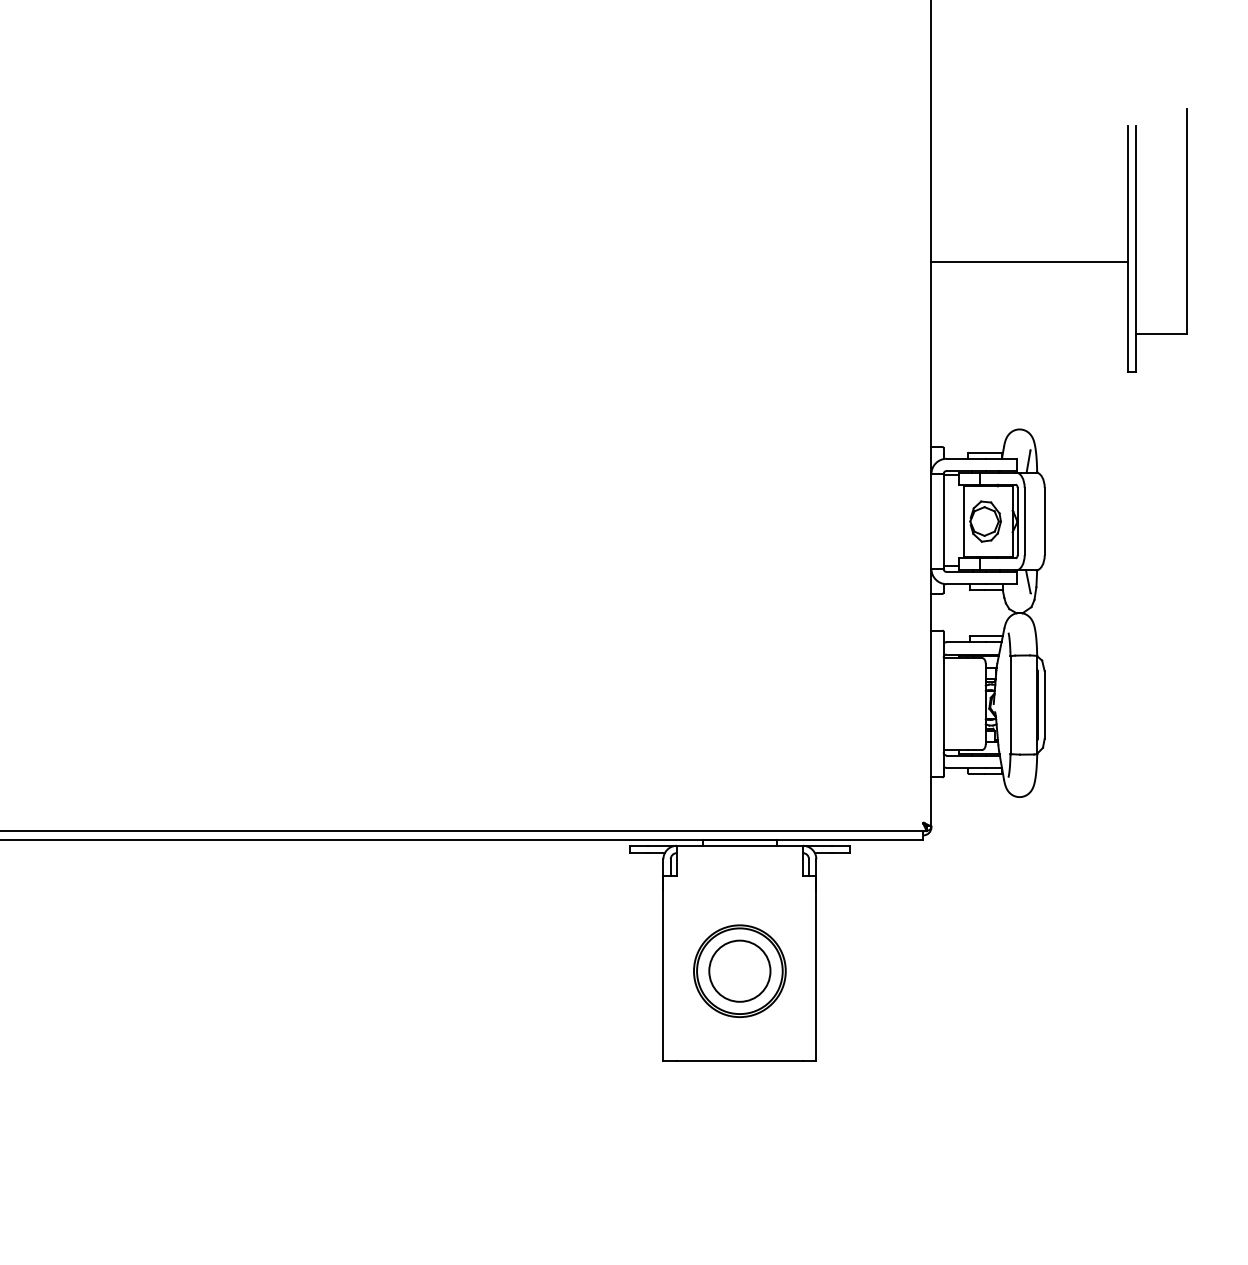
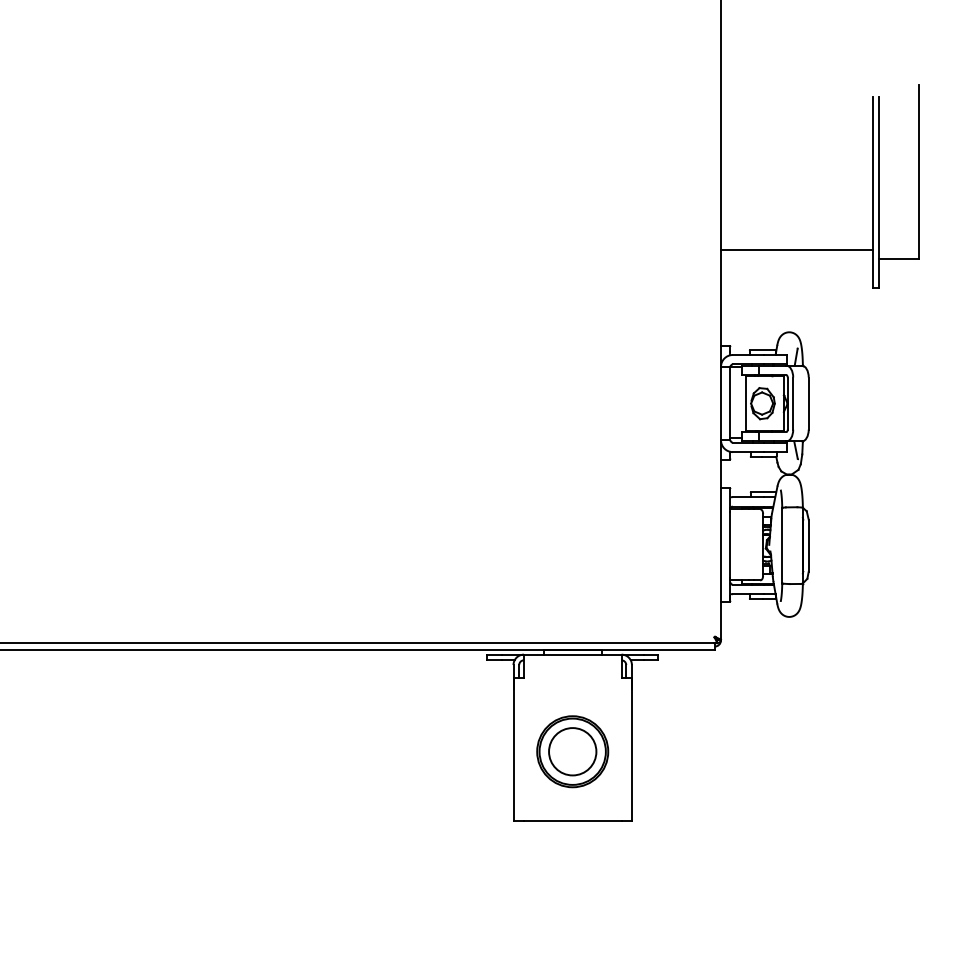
line: (1029, 261) -> (796, 249), moved

